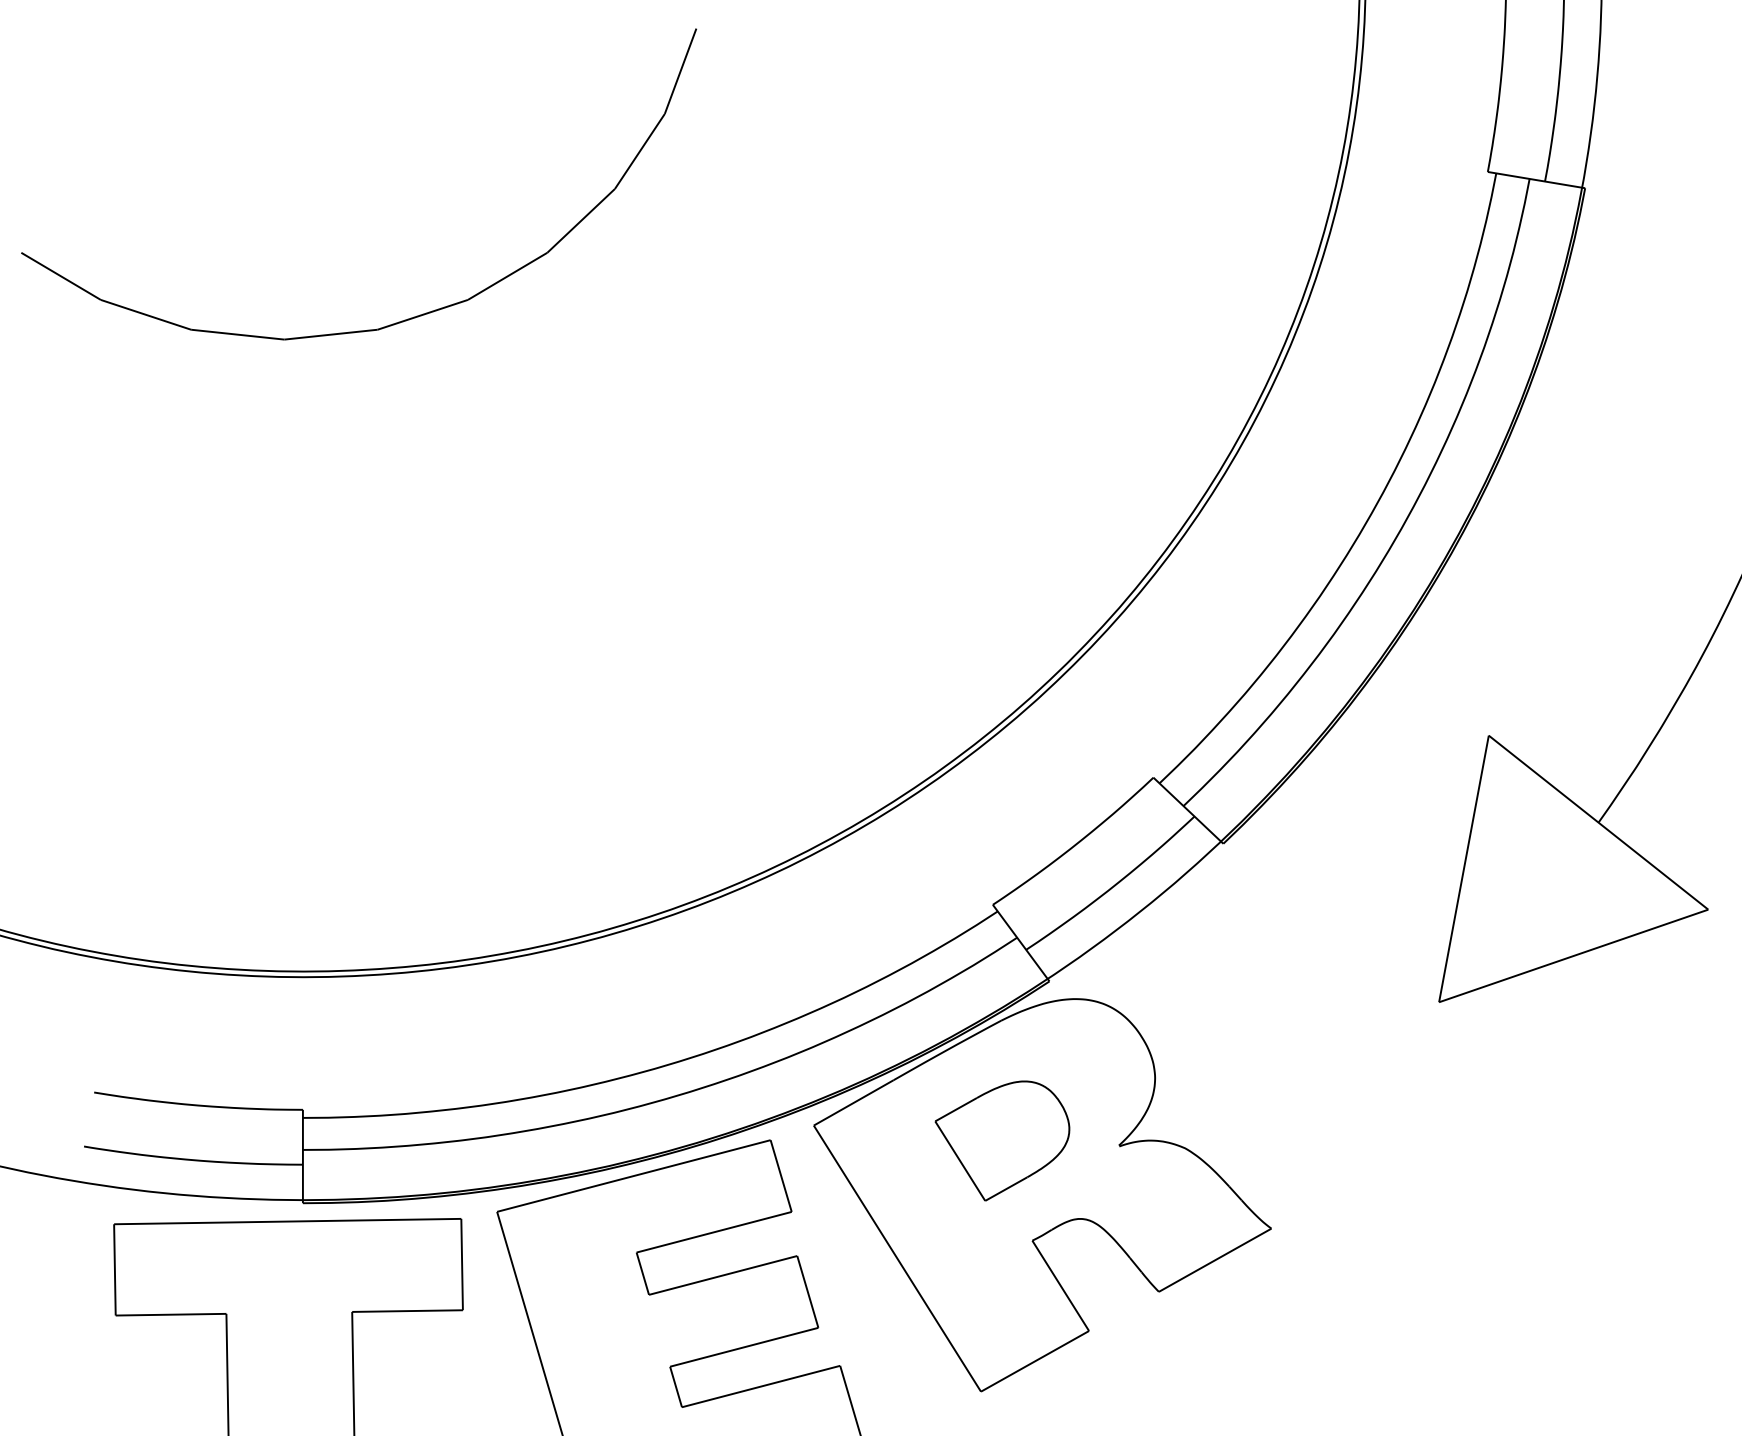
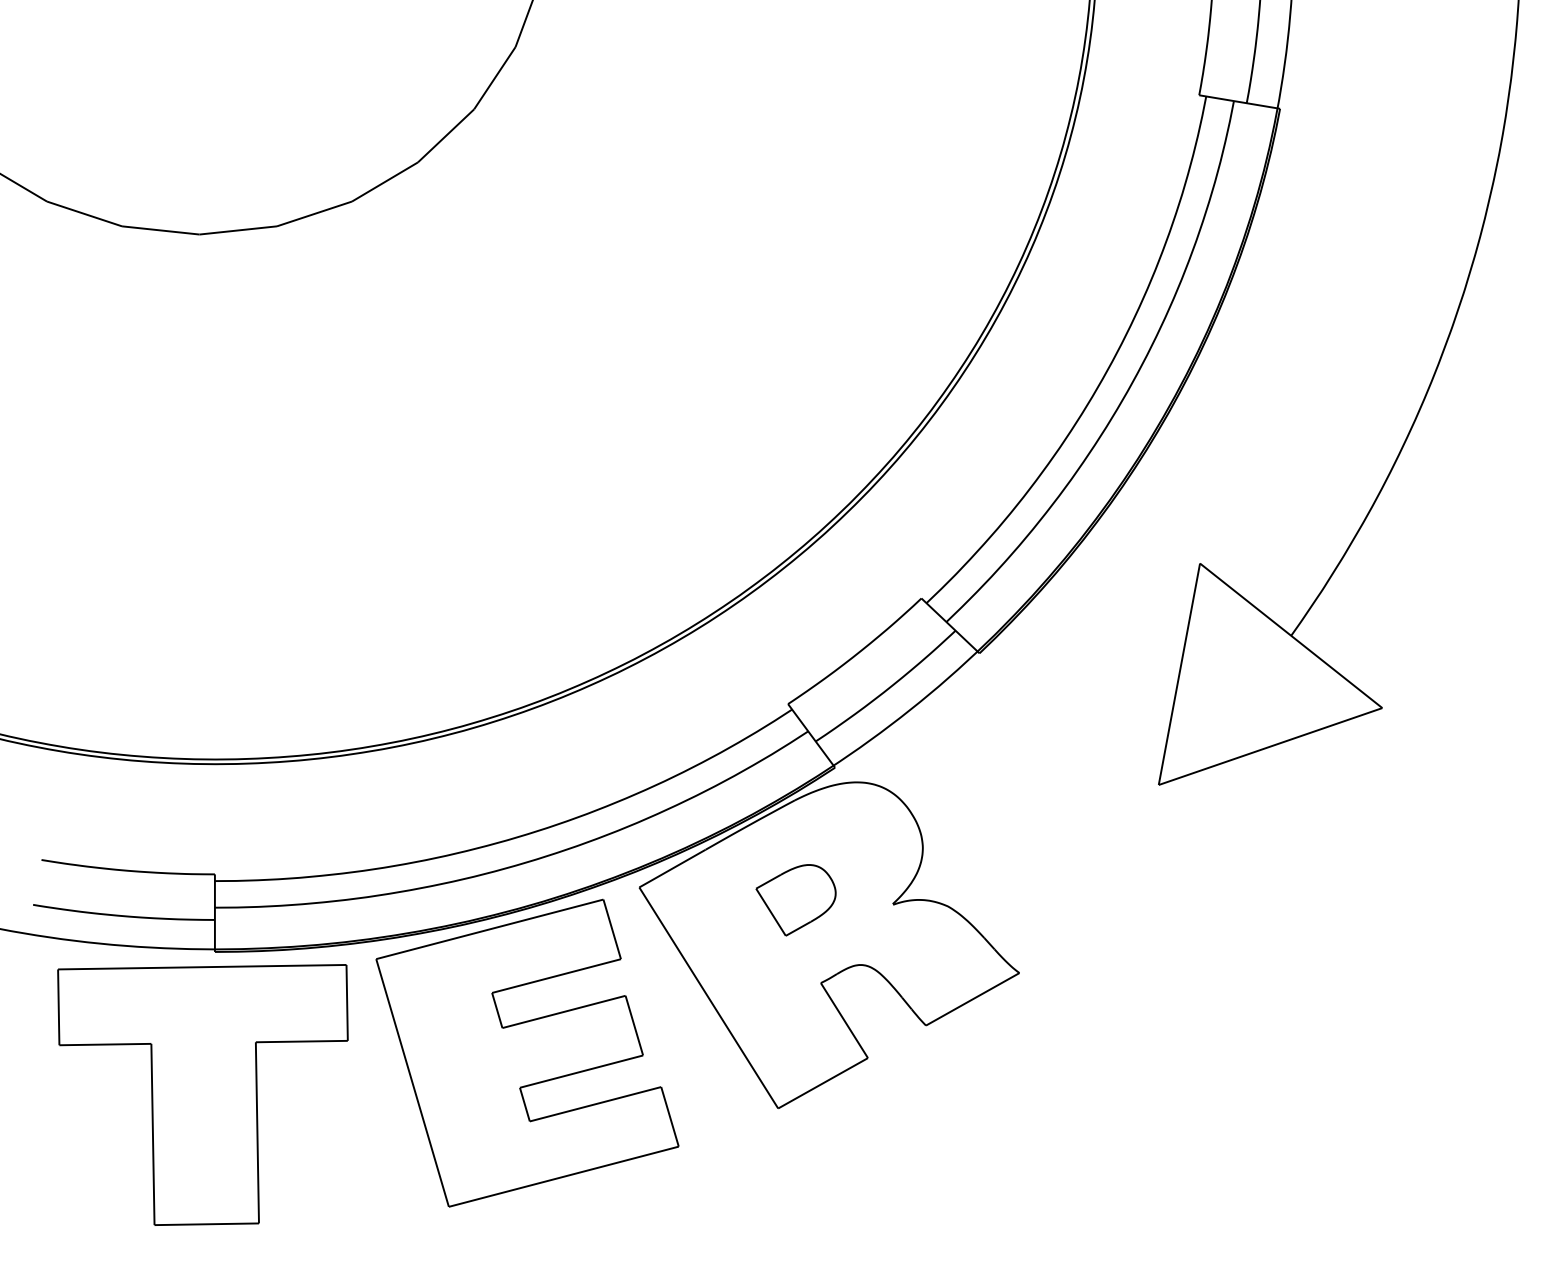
part: (1001, 1141) -> (795, 900), size x0.71

